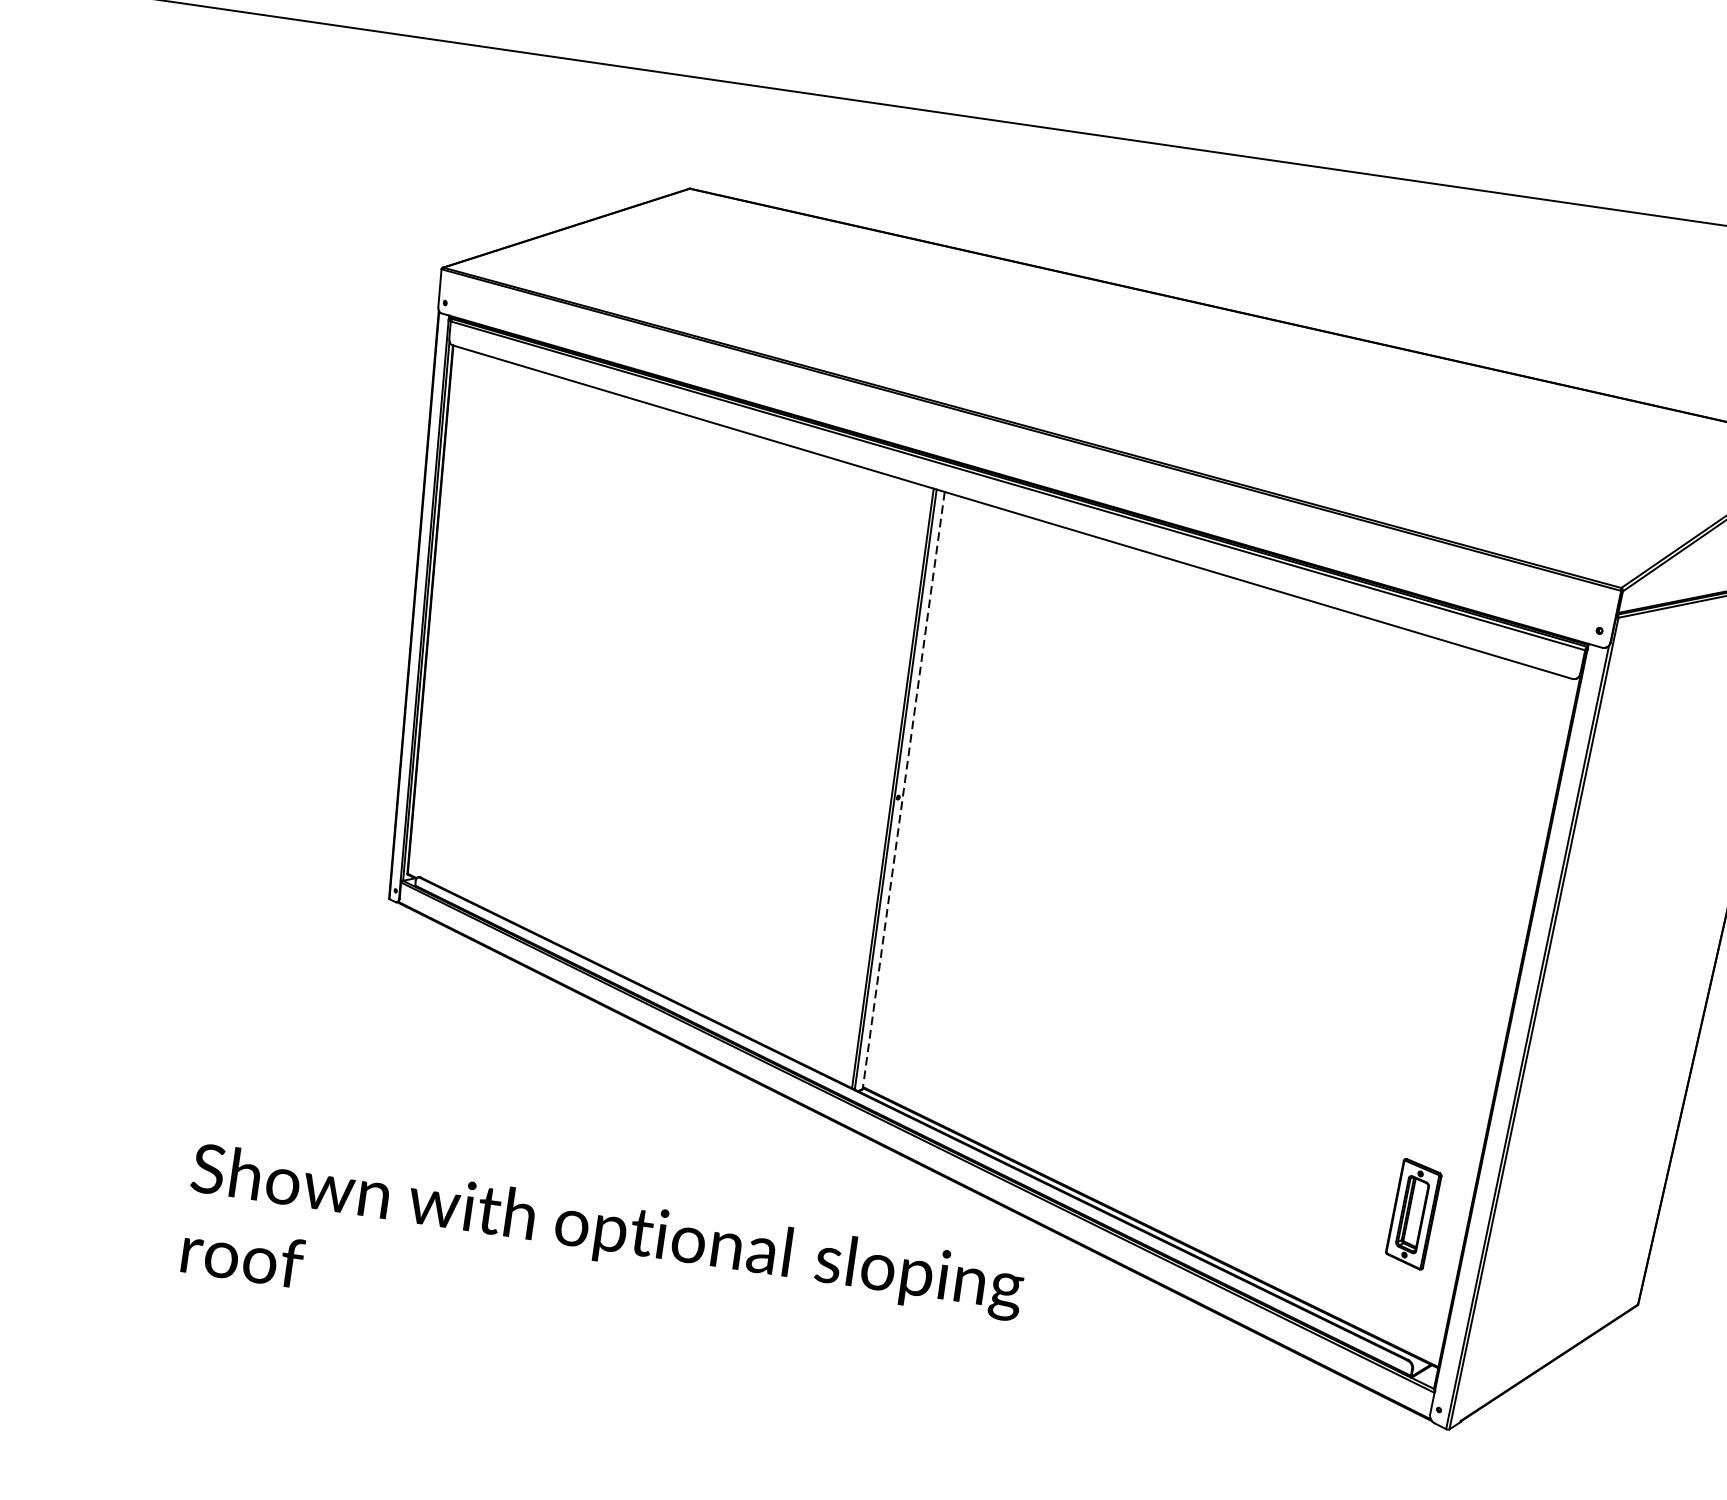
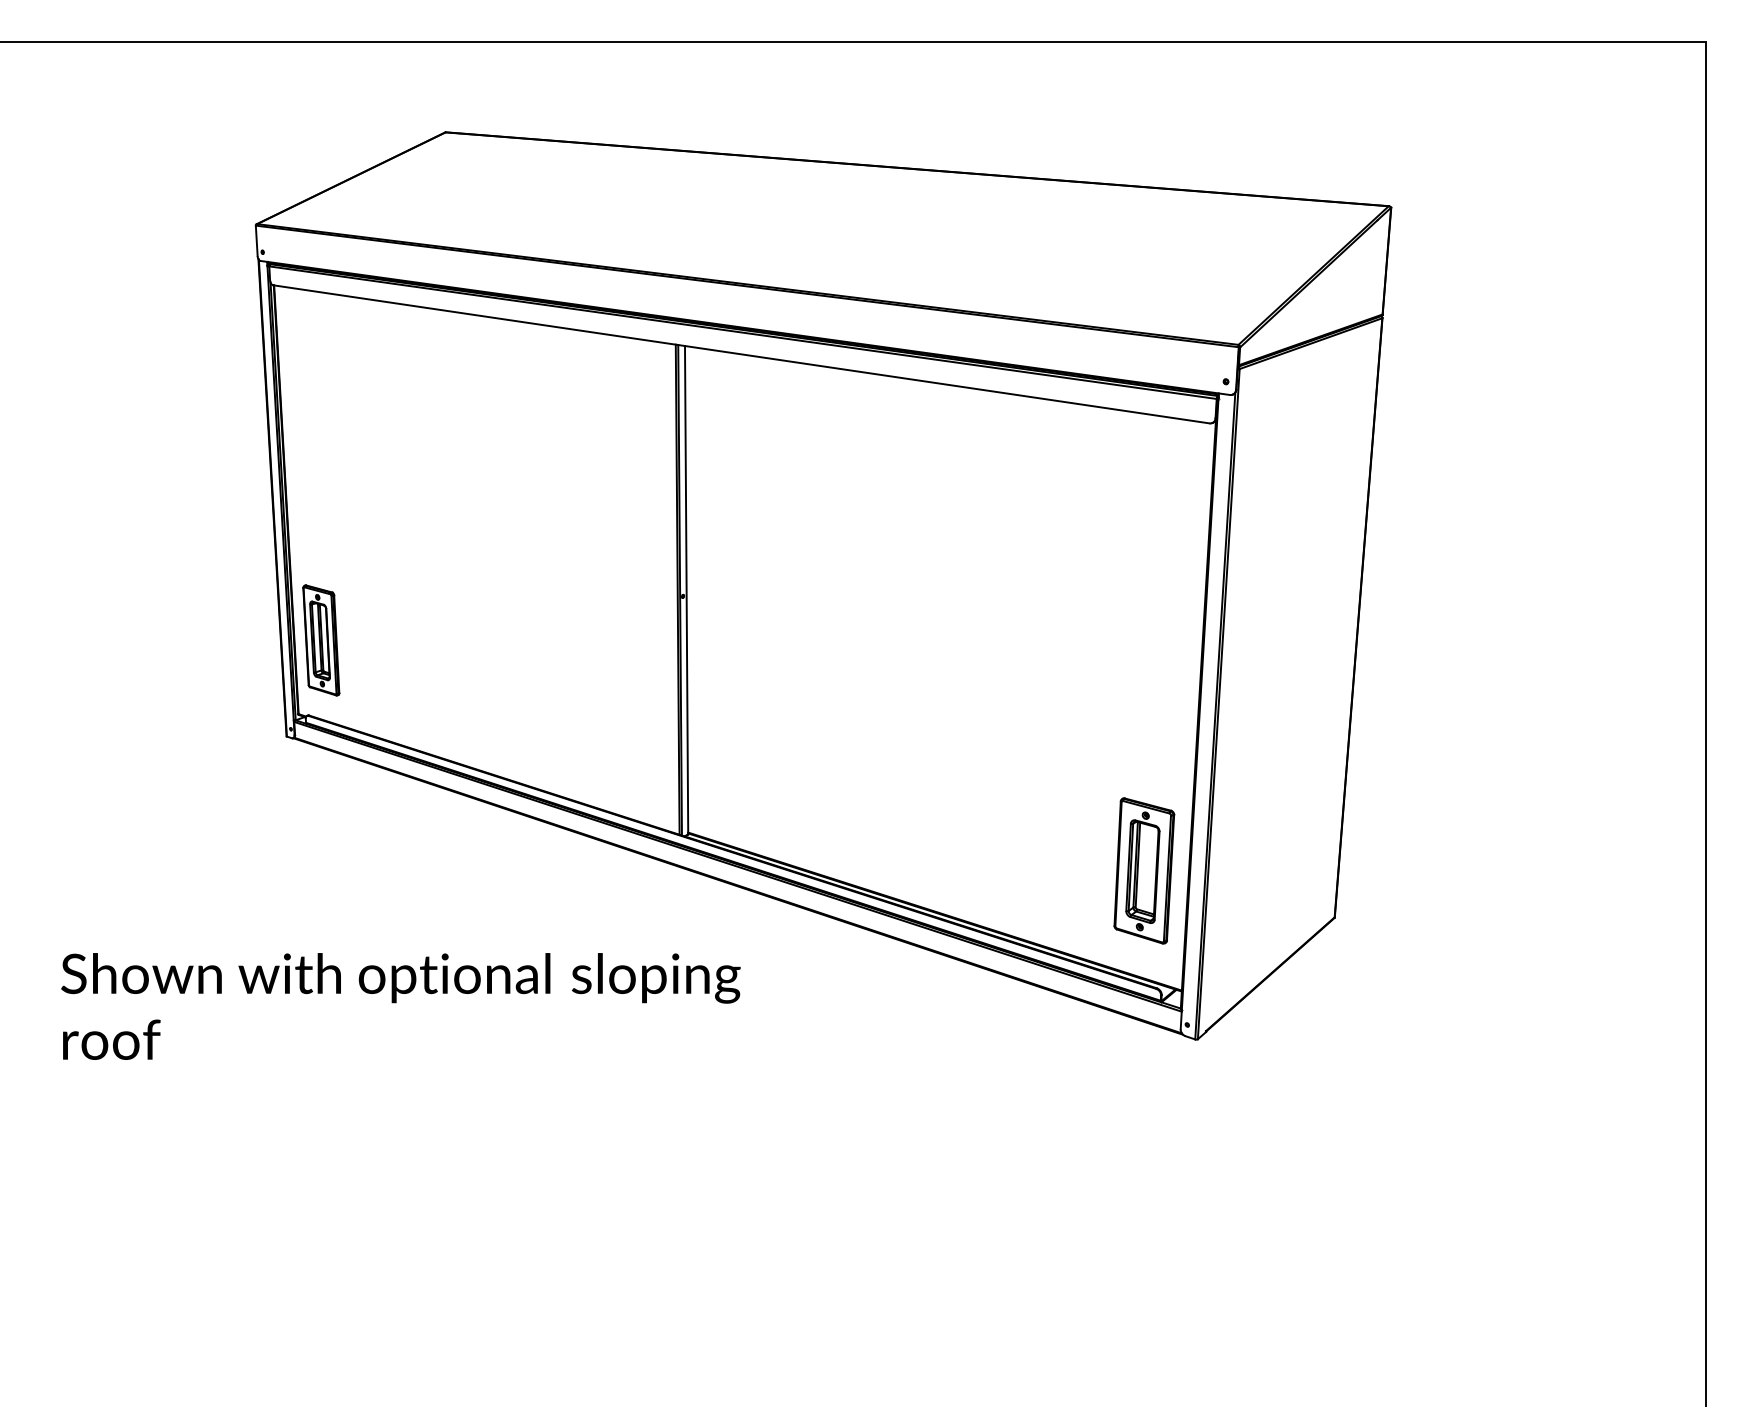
part: (448, 787) -> (321, 640), added
line: (903, 790) -> (686, 590), dashed -> solid
part: (1413, 1213) -> (1144, 870), size x1.67
text: (601, 1266) -> (400, 1006), moved

